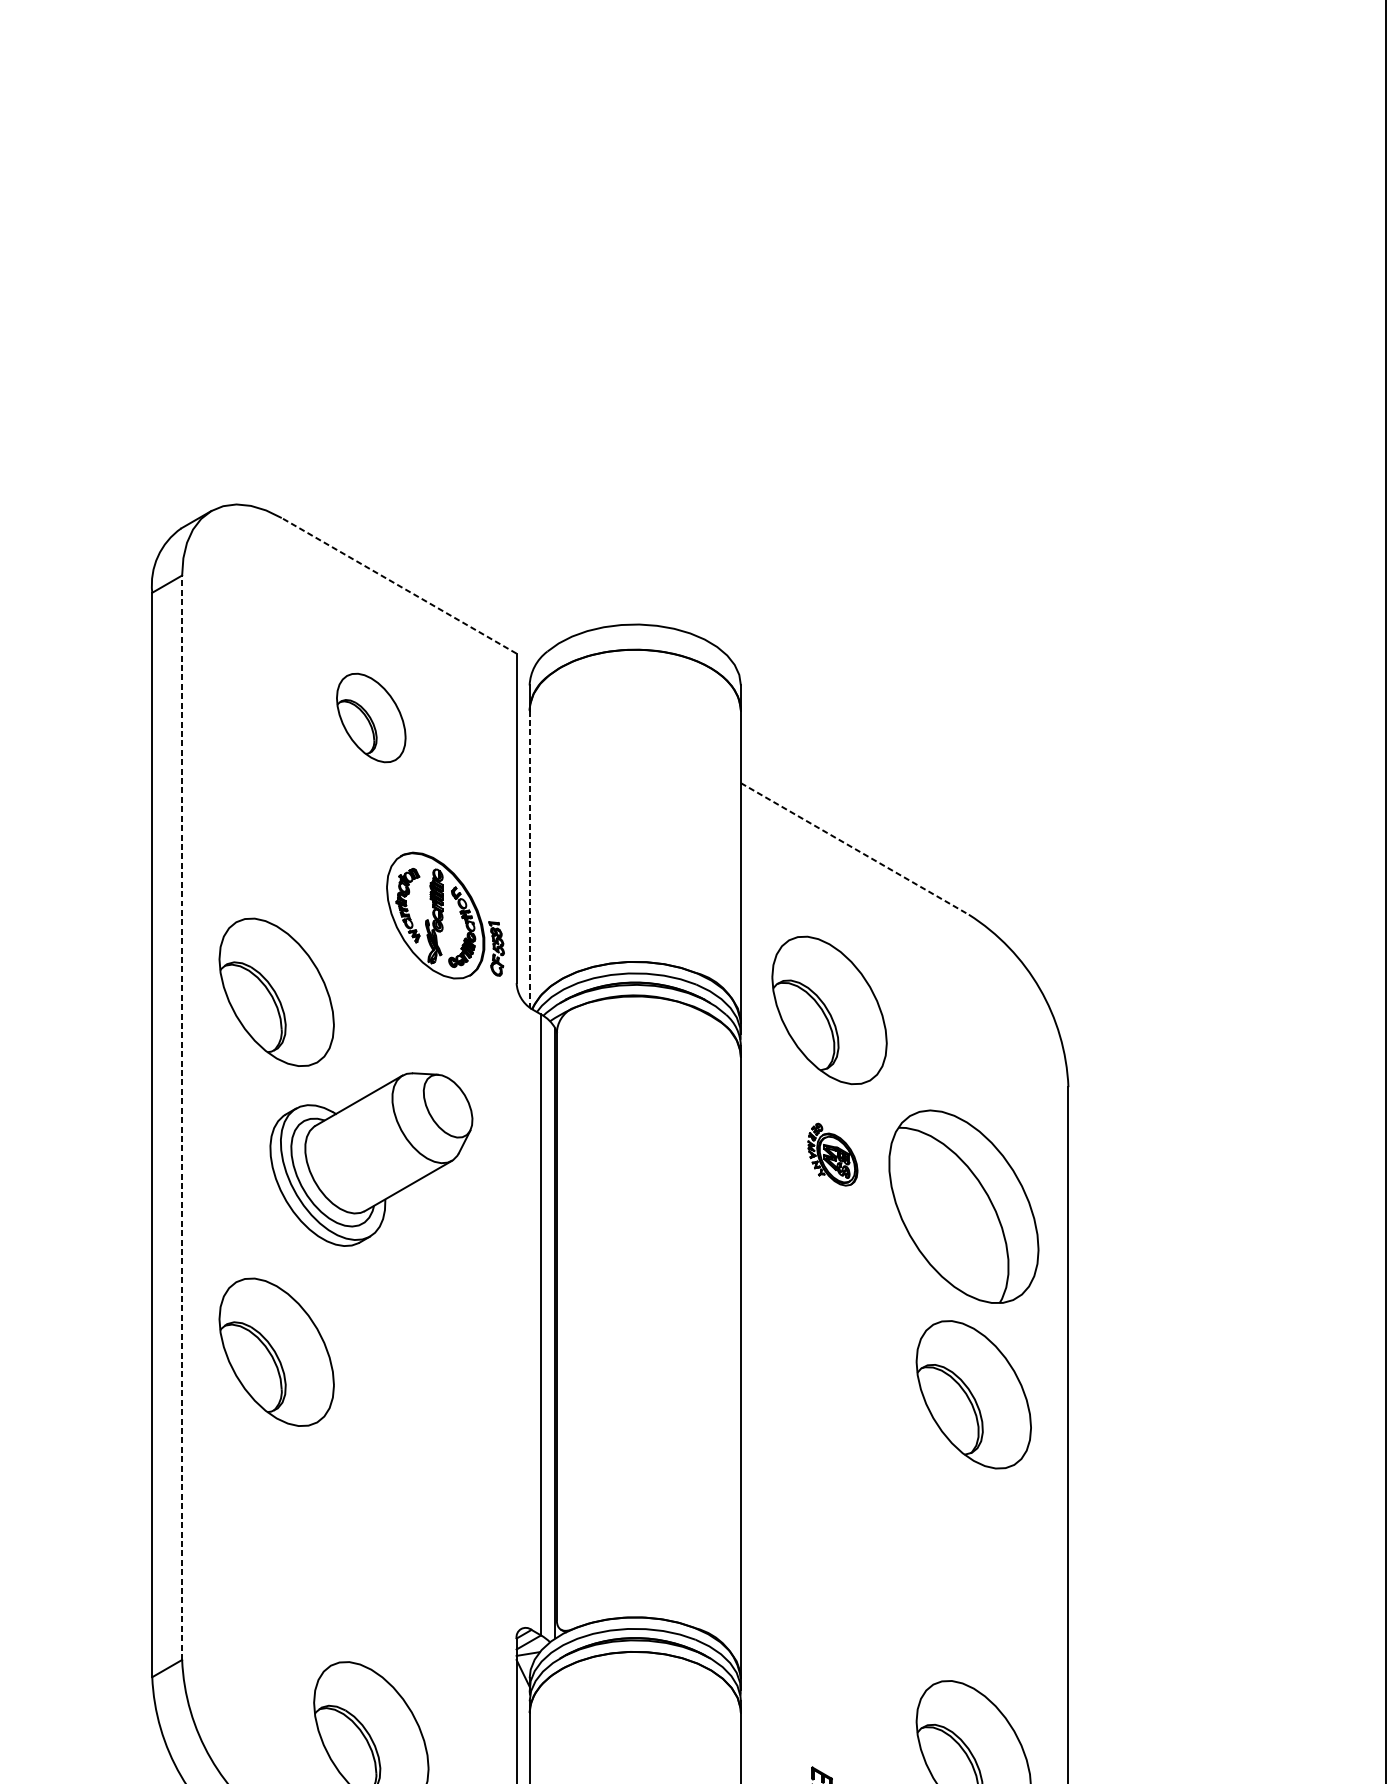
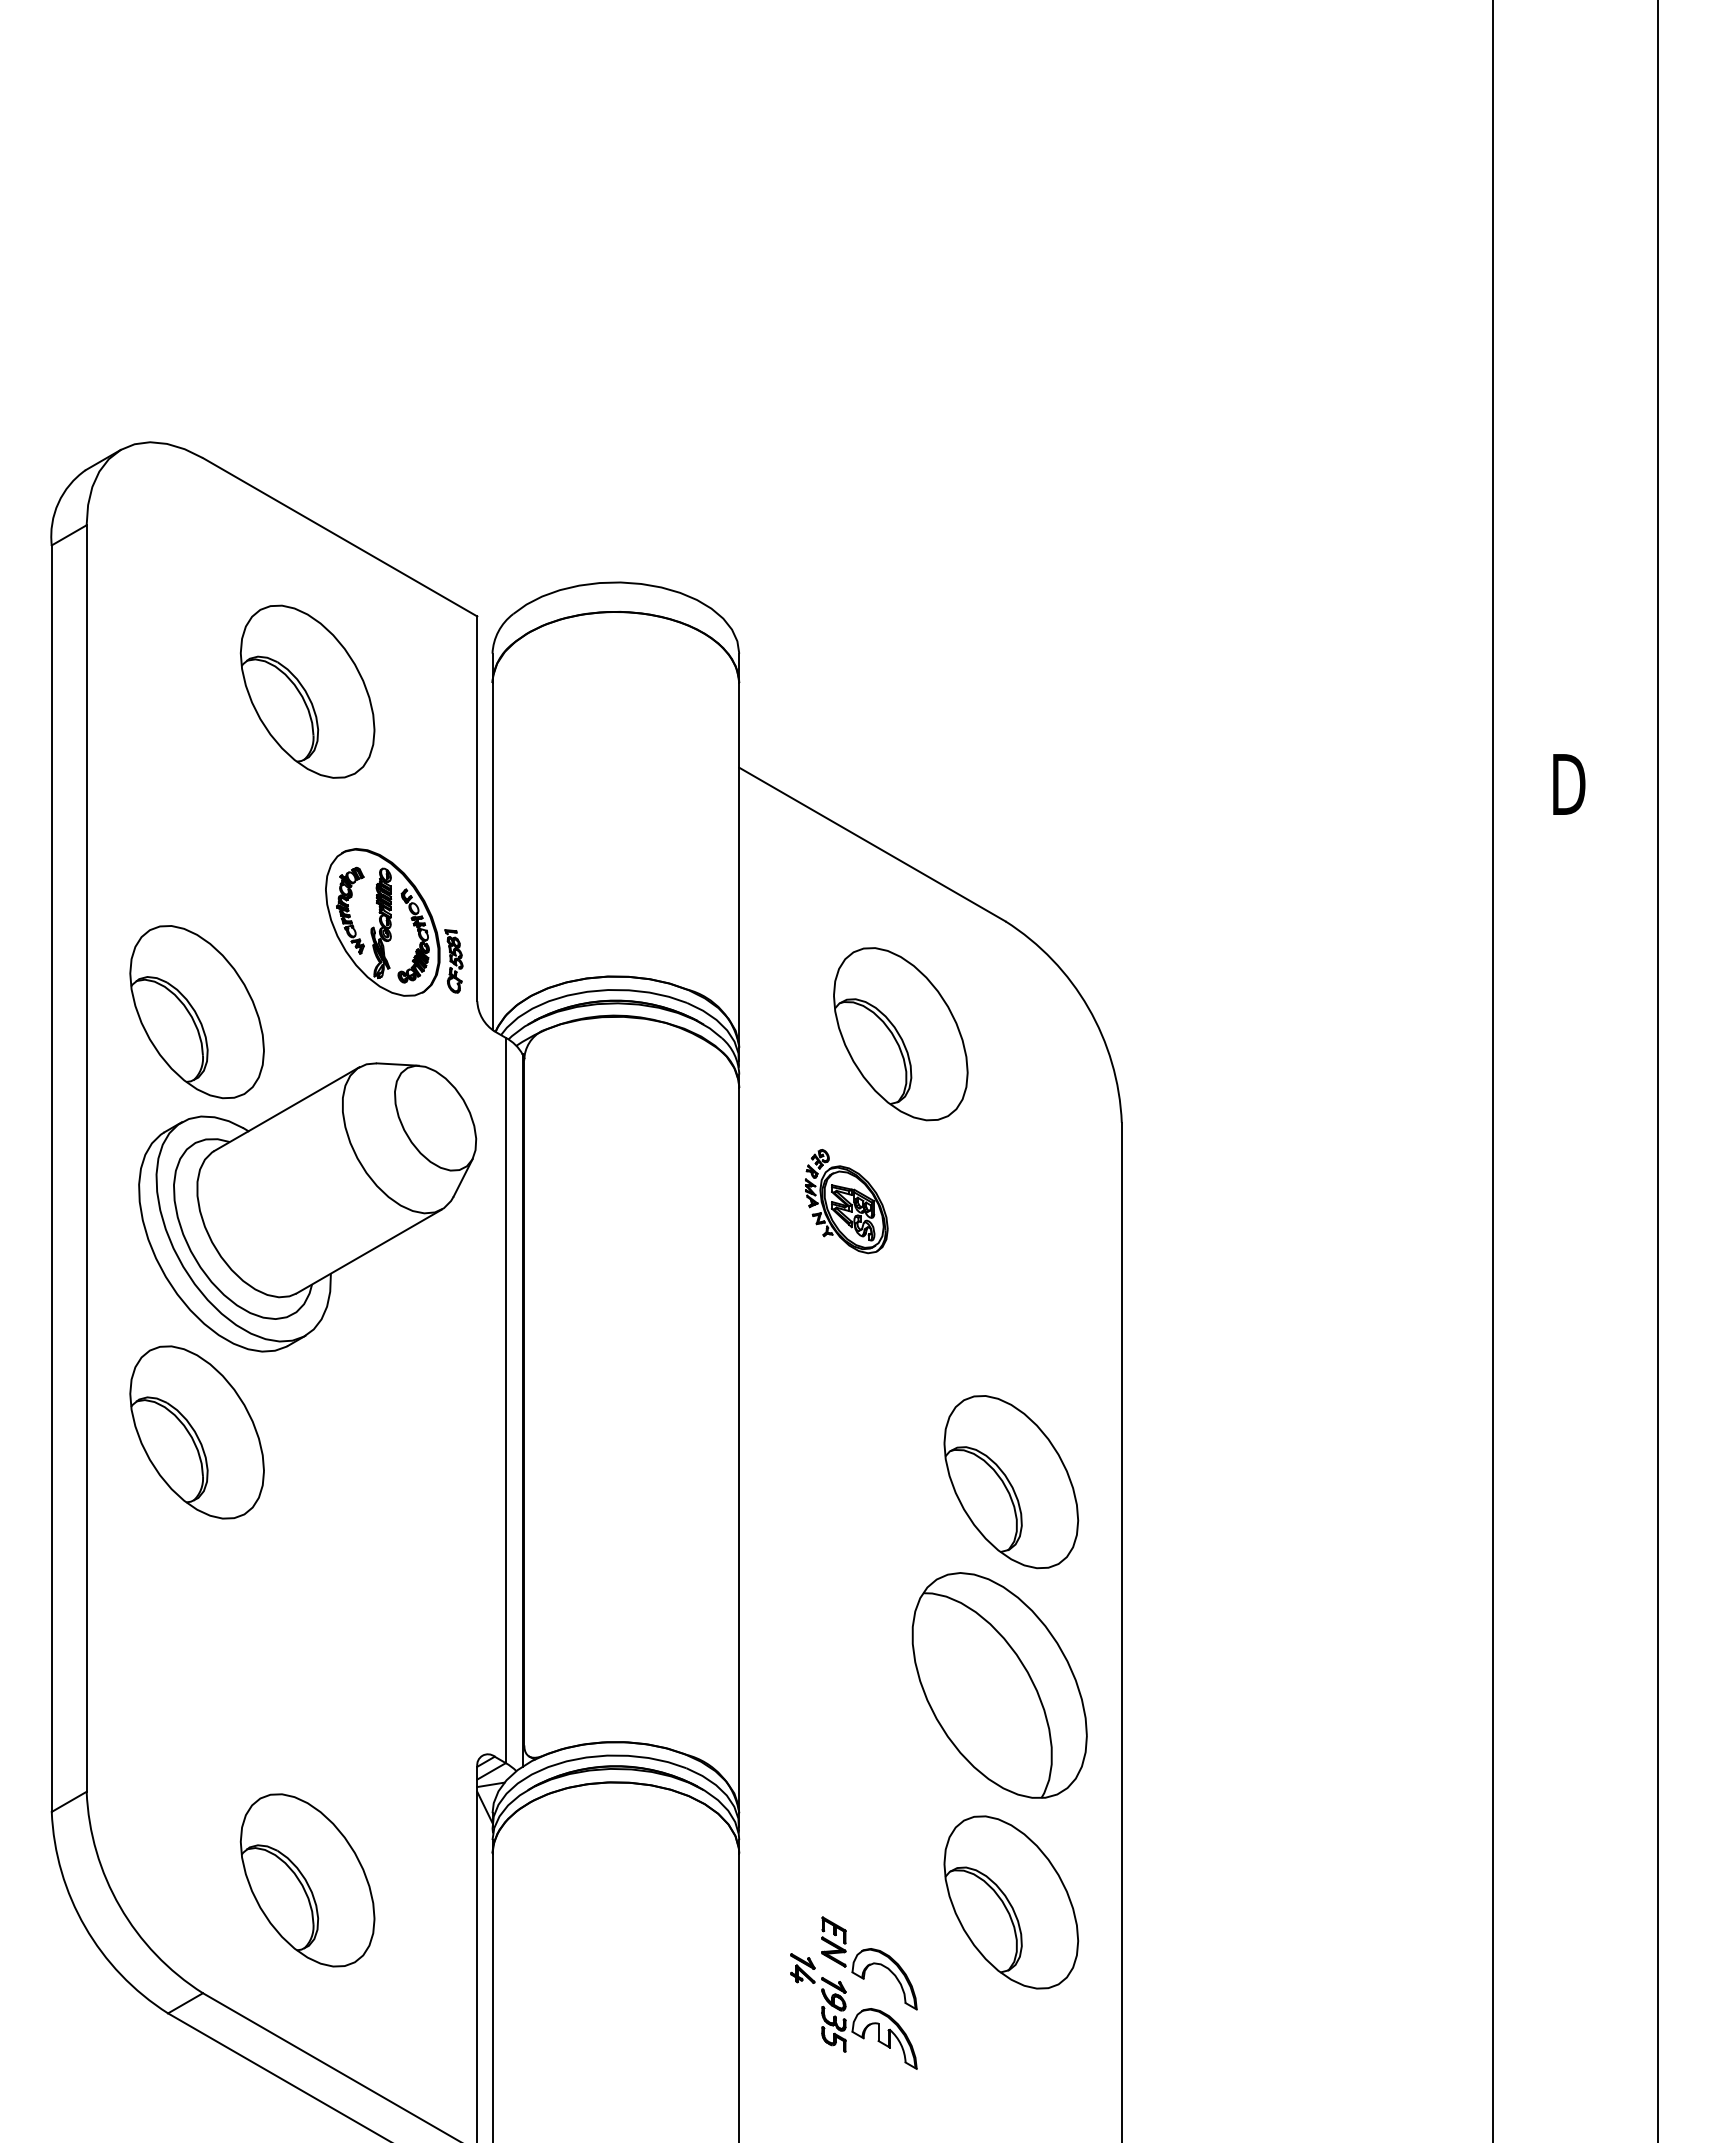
line: (398, 586) -> (339, 537), dashed -> solid
part: (371, 717) -> (307, 691), size x1.67
line: (854, 848) -> (872, 844), dashed -> solid
line: (529, 860) -> (492, 857), dashed -> solid
part: (829, 1010) -> (900, 1034), moved
line: (182, 1117) -> (86, 1158), dashed -> solid
part: (832, 1154) -> (846, 1201), size x1.43
part: (371, 1159) -> (307, 1207), size x1.43
part: (963, 1206) -> (999, 1685), moved

